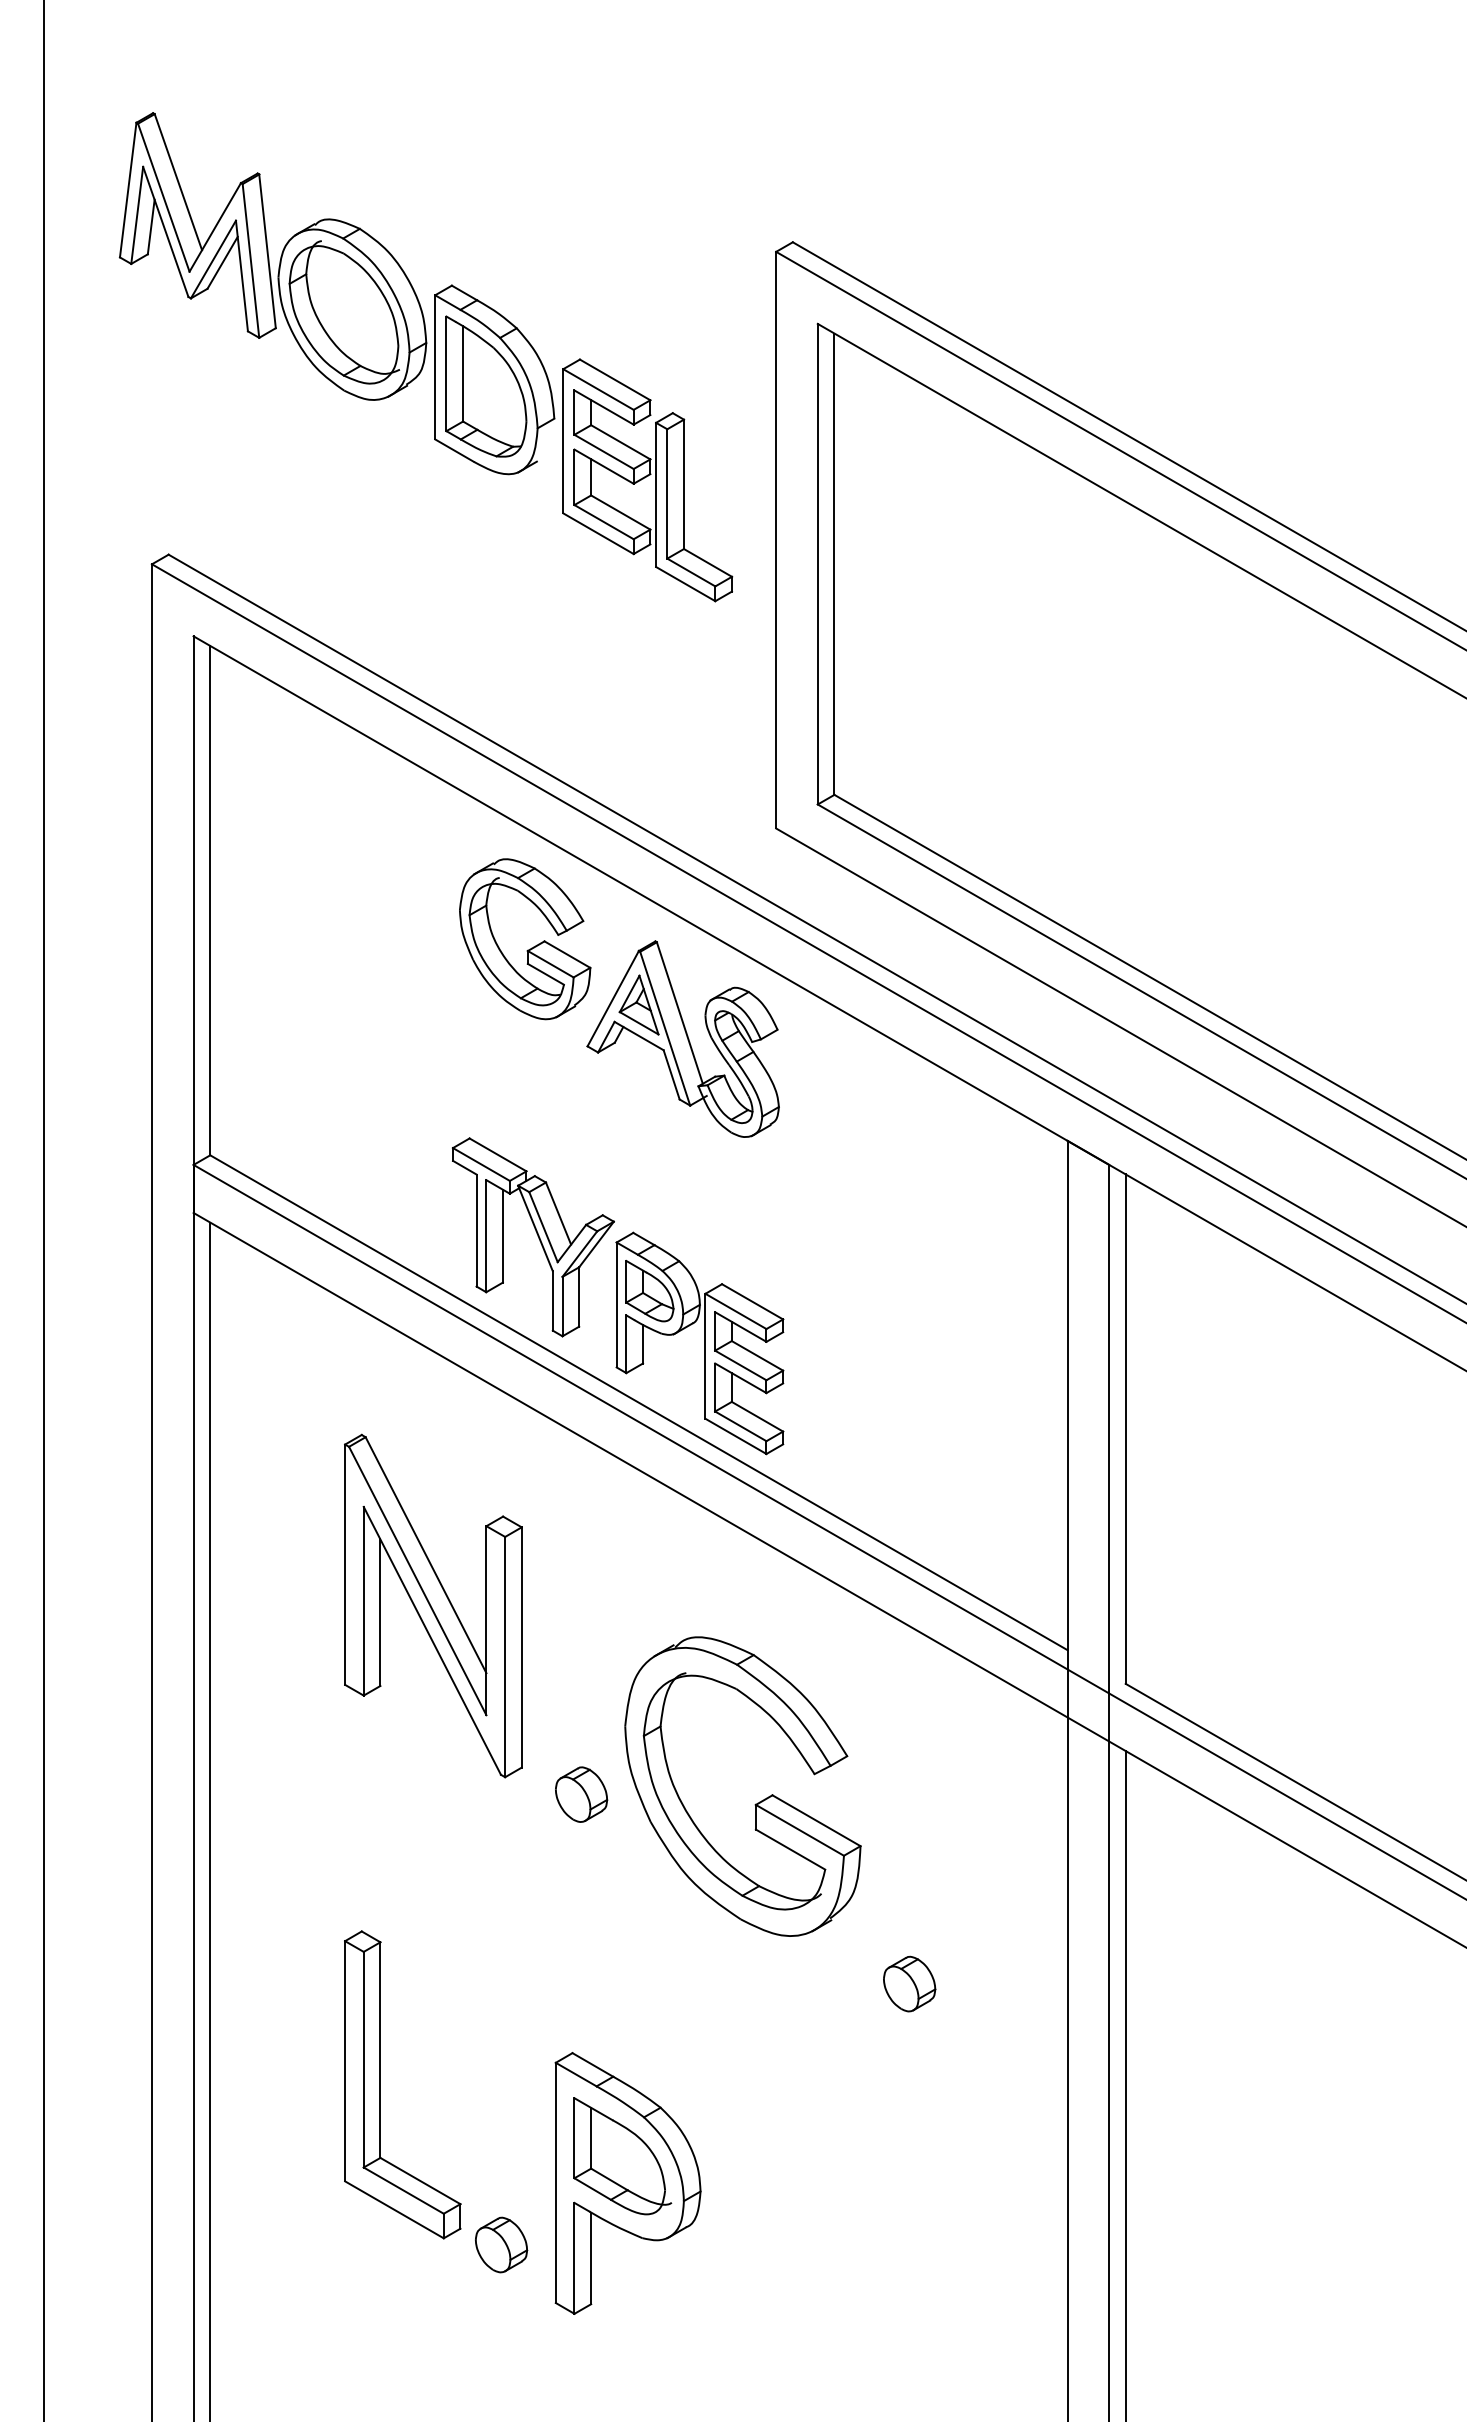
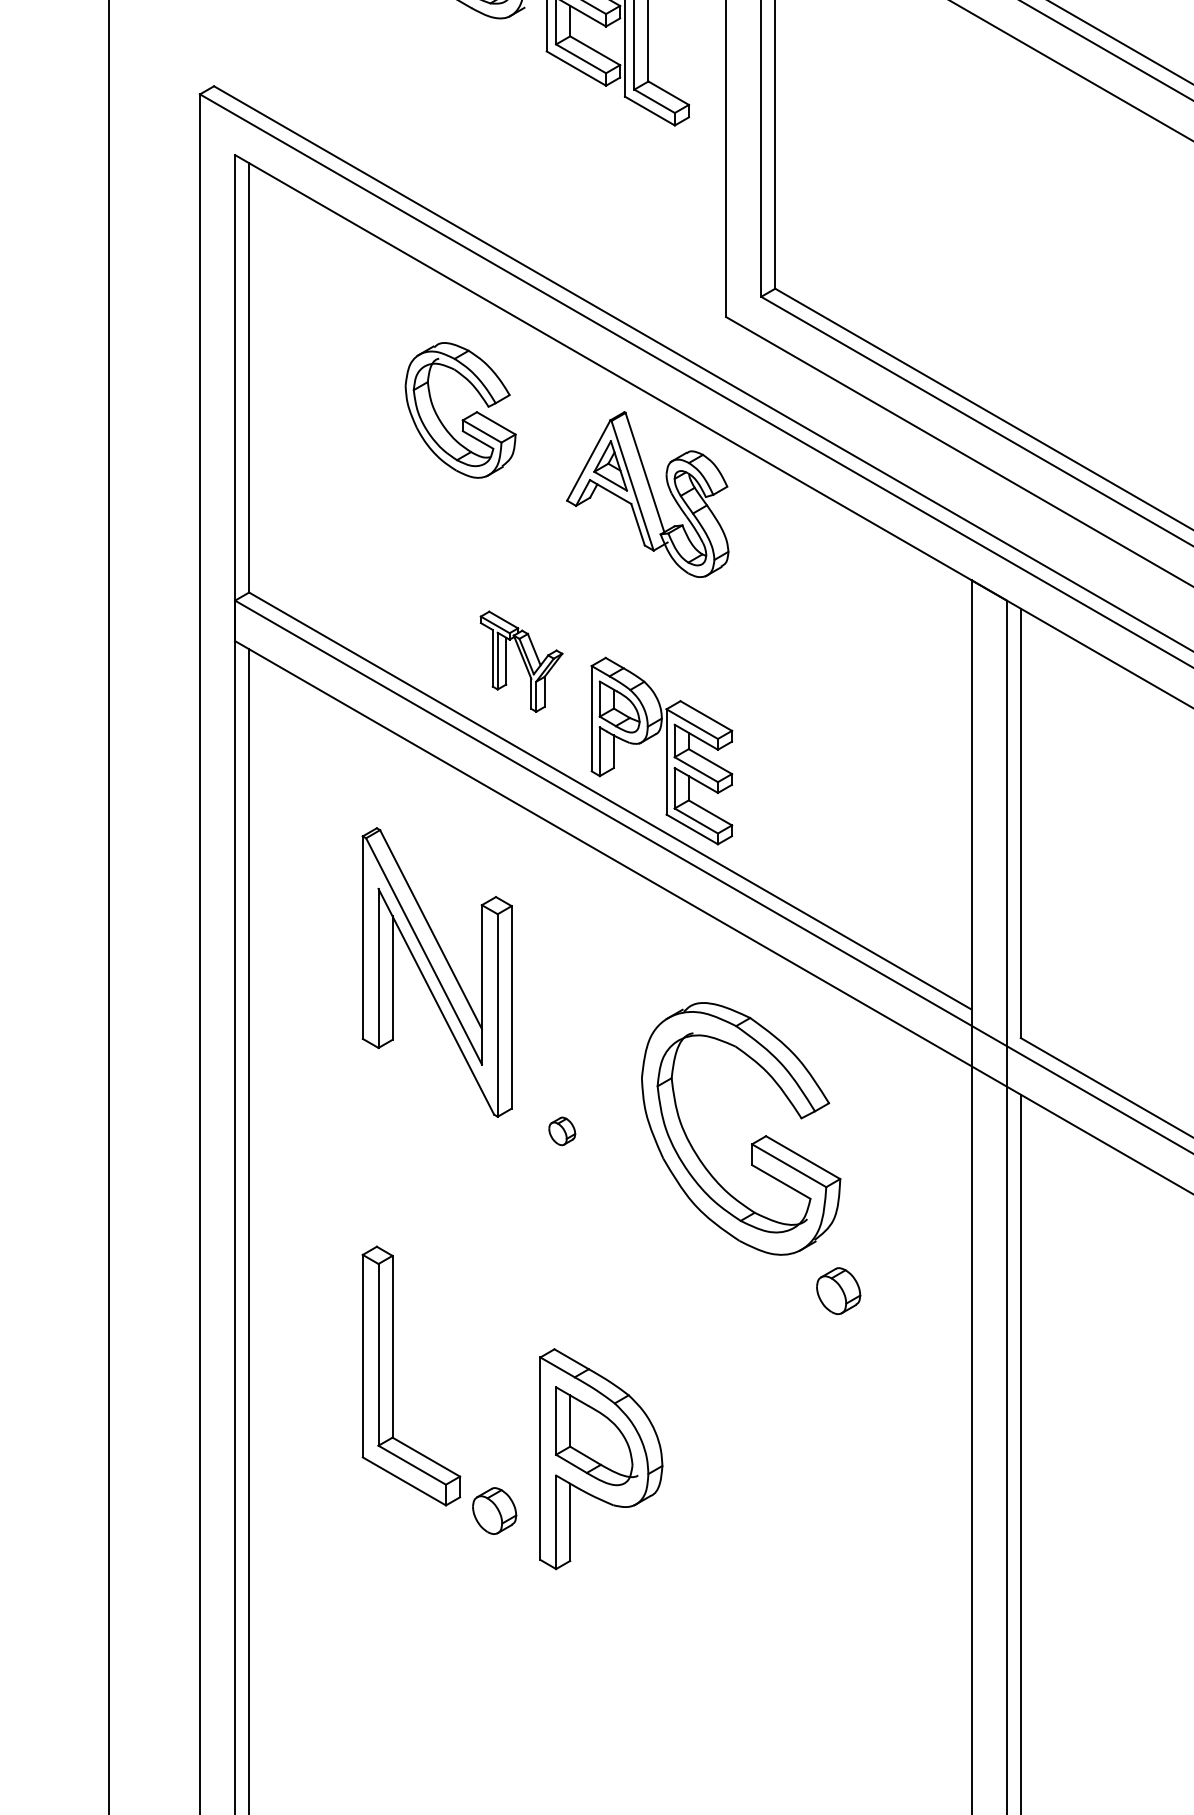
part: (531, 947) -> (465, 417), moved
part: (533, 1237) -> (521, 661), size x0.6
part: (581, 1794) -> (562, 1131), size x0.6
part: (755, 1803) -> (751, 1143), moved

